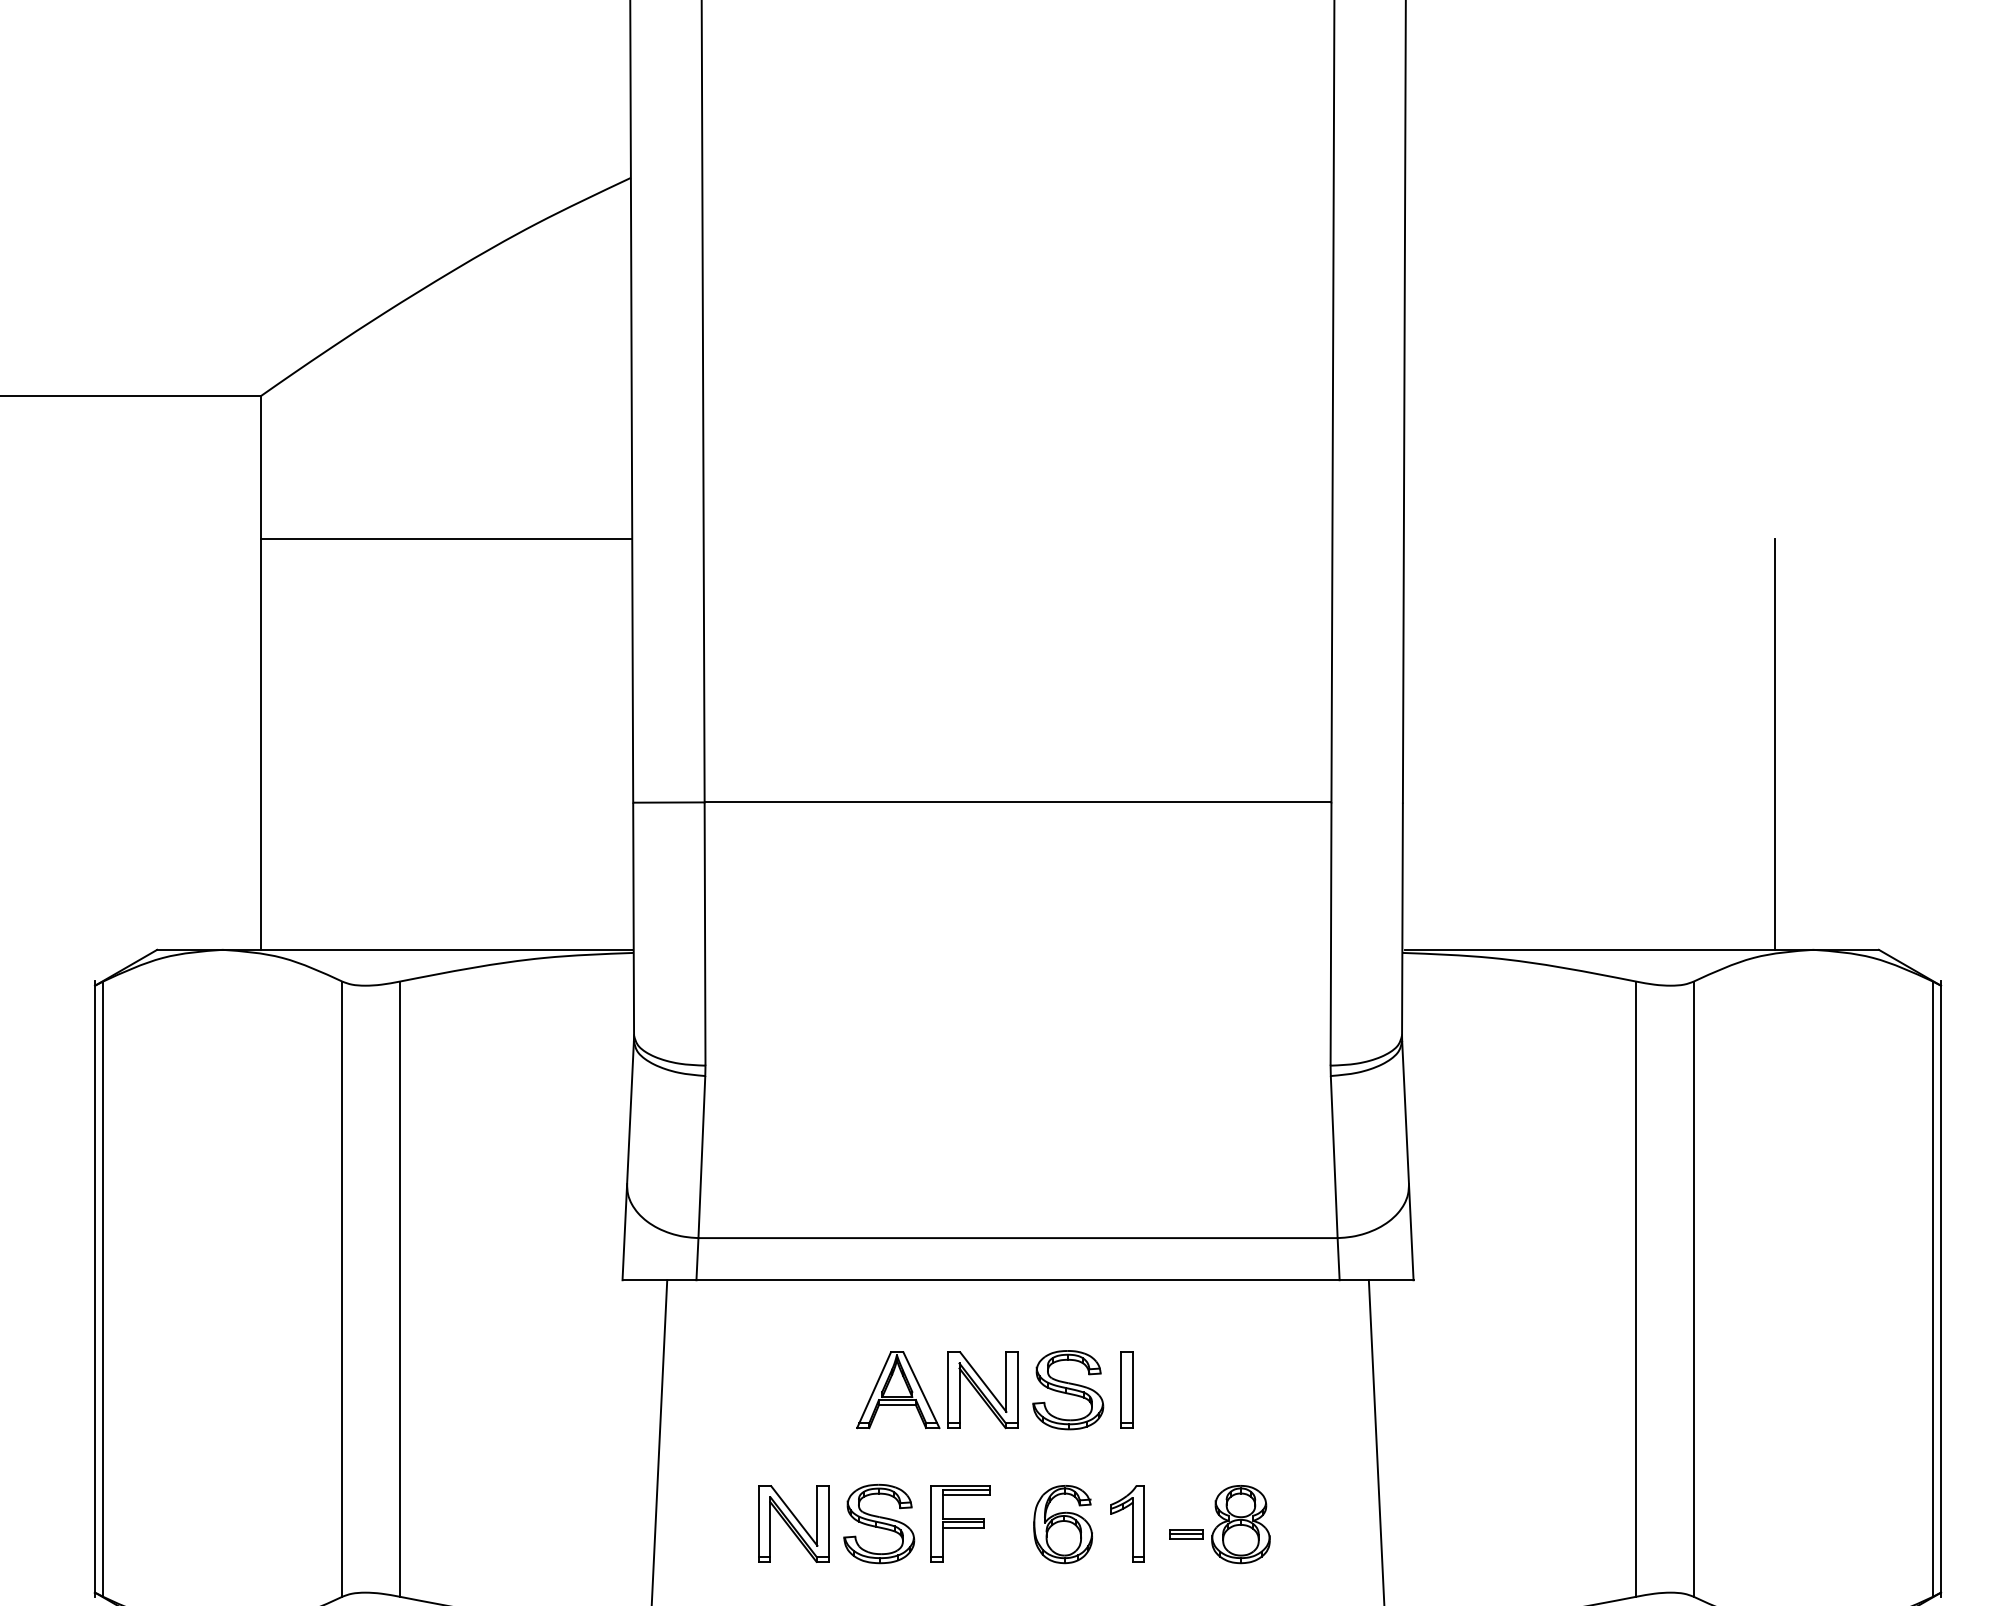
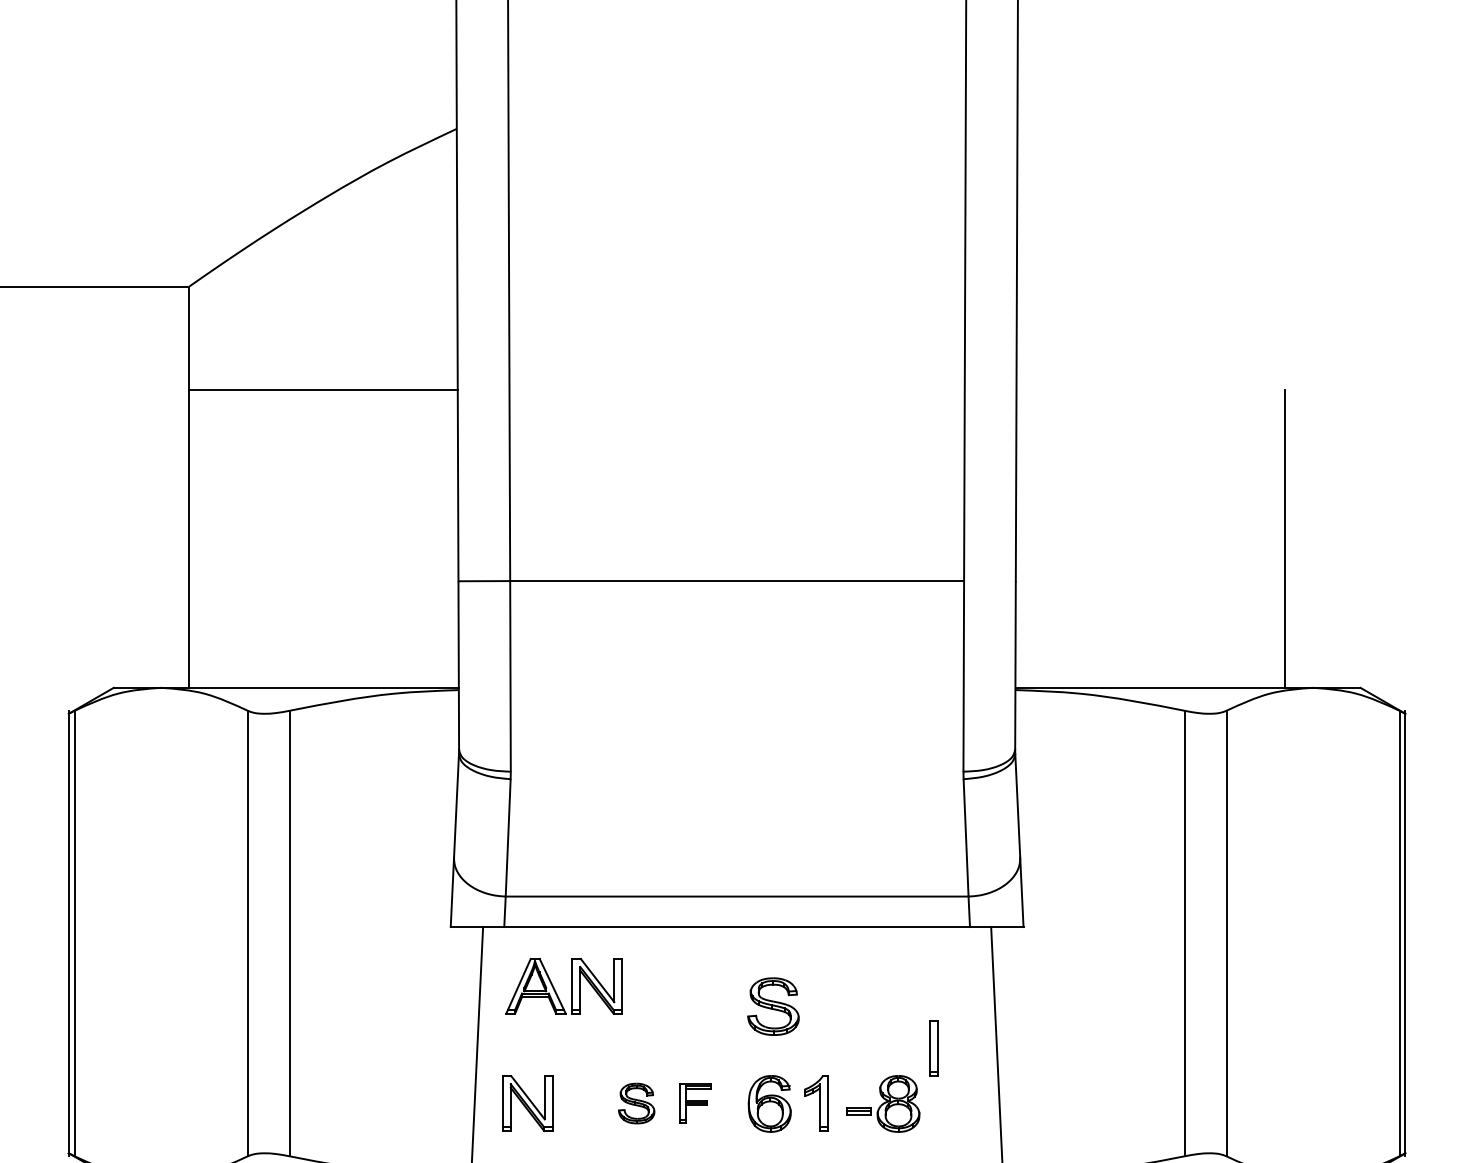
part: (1126, 1389) -> (933, 1048), moved
part: (947, 1390) -> (571, 986), moved
part: (793, 1523) -> (527, 1103), moved
part: (879, 1523) -> (636, 1103), size x0.7
part: (960, 1523) -> (695, 1103), size x0.7

